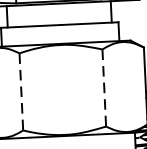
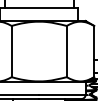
line: (103, 87) -> (66, 51), dashed -> solid
line: (21, 91) -> (11, 51), dashed -> solid

